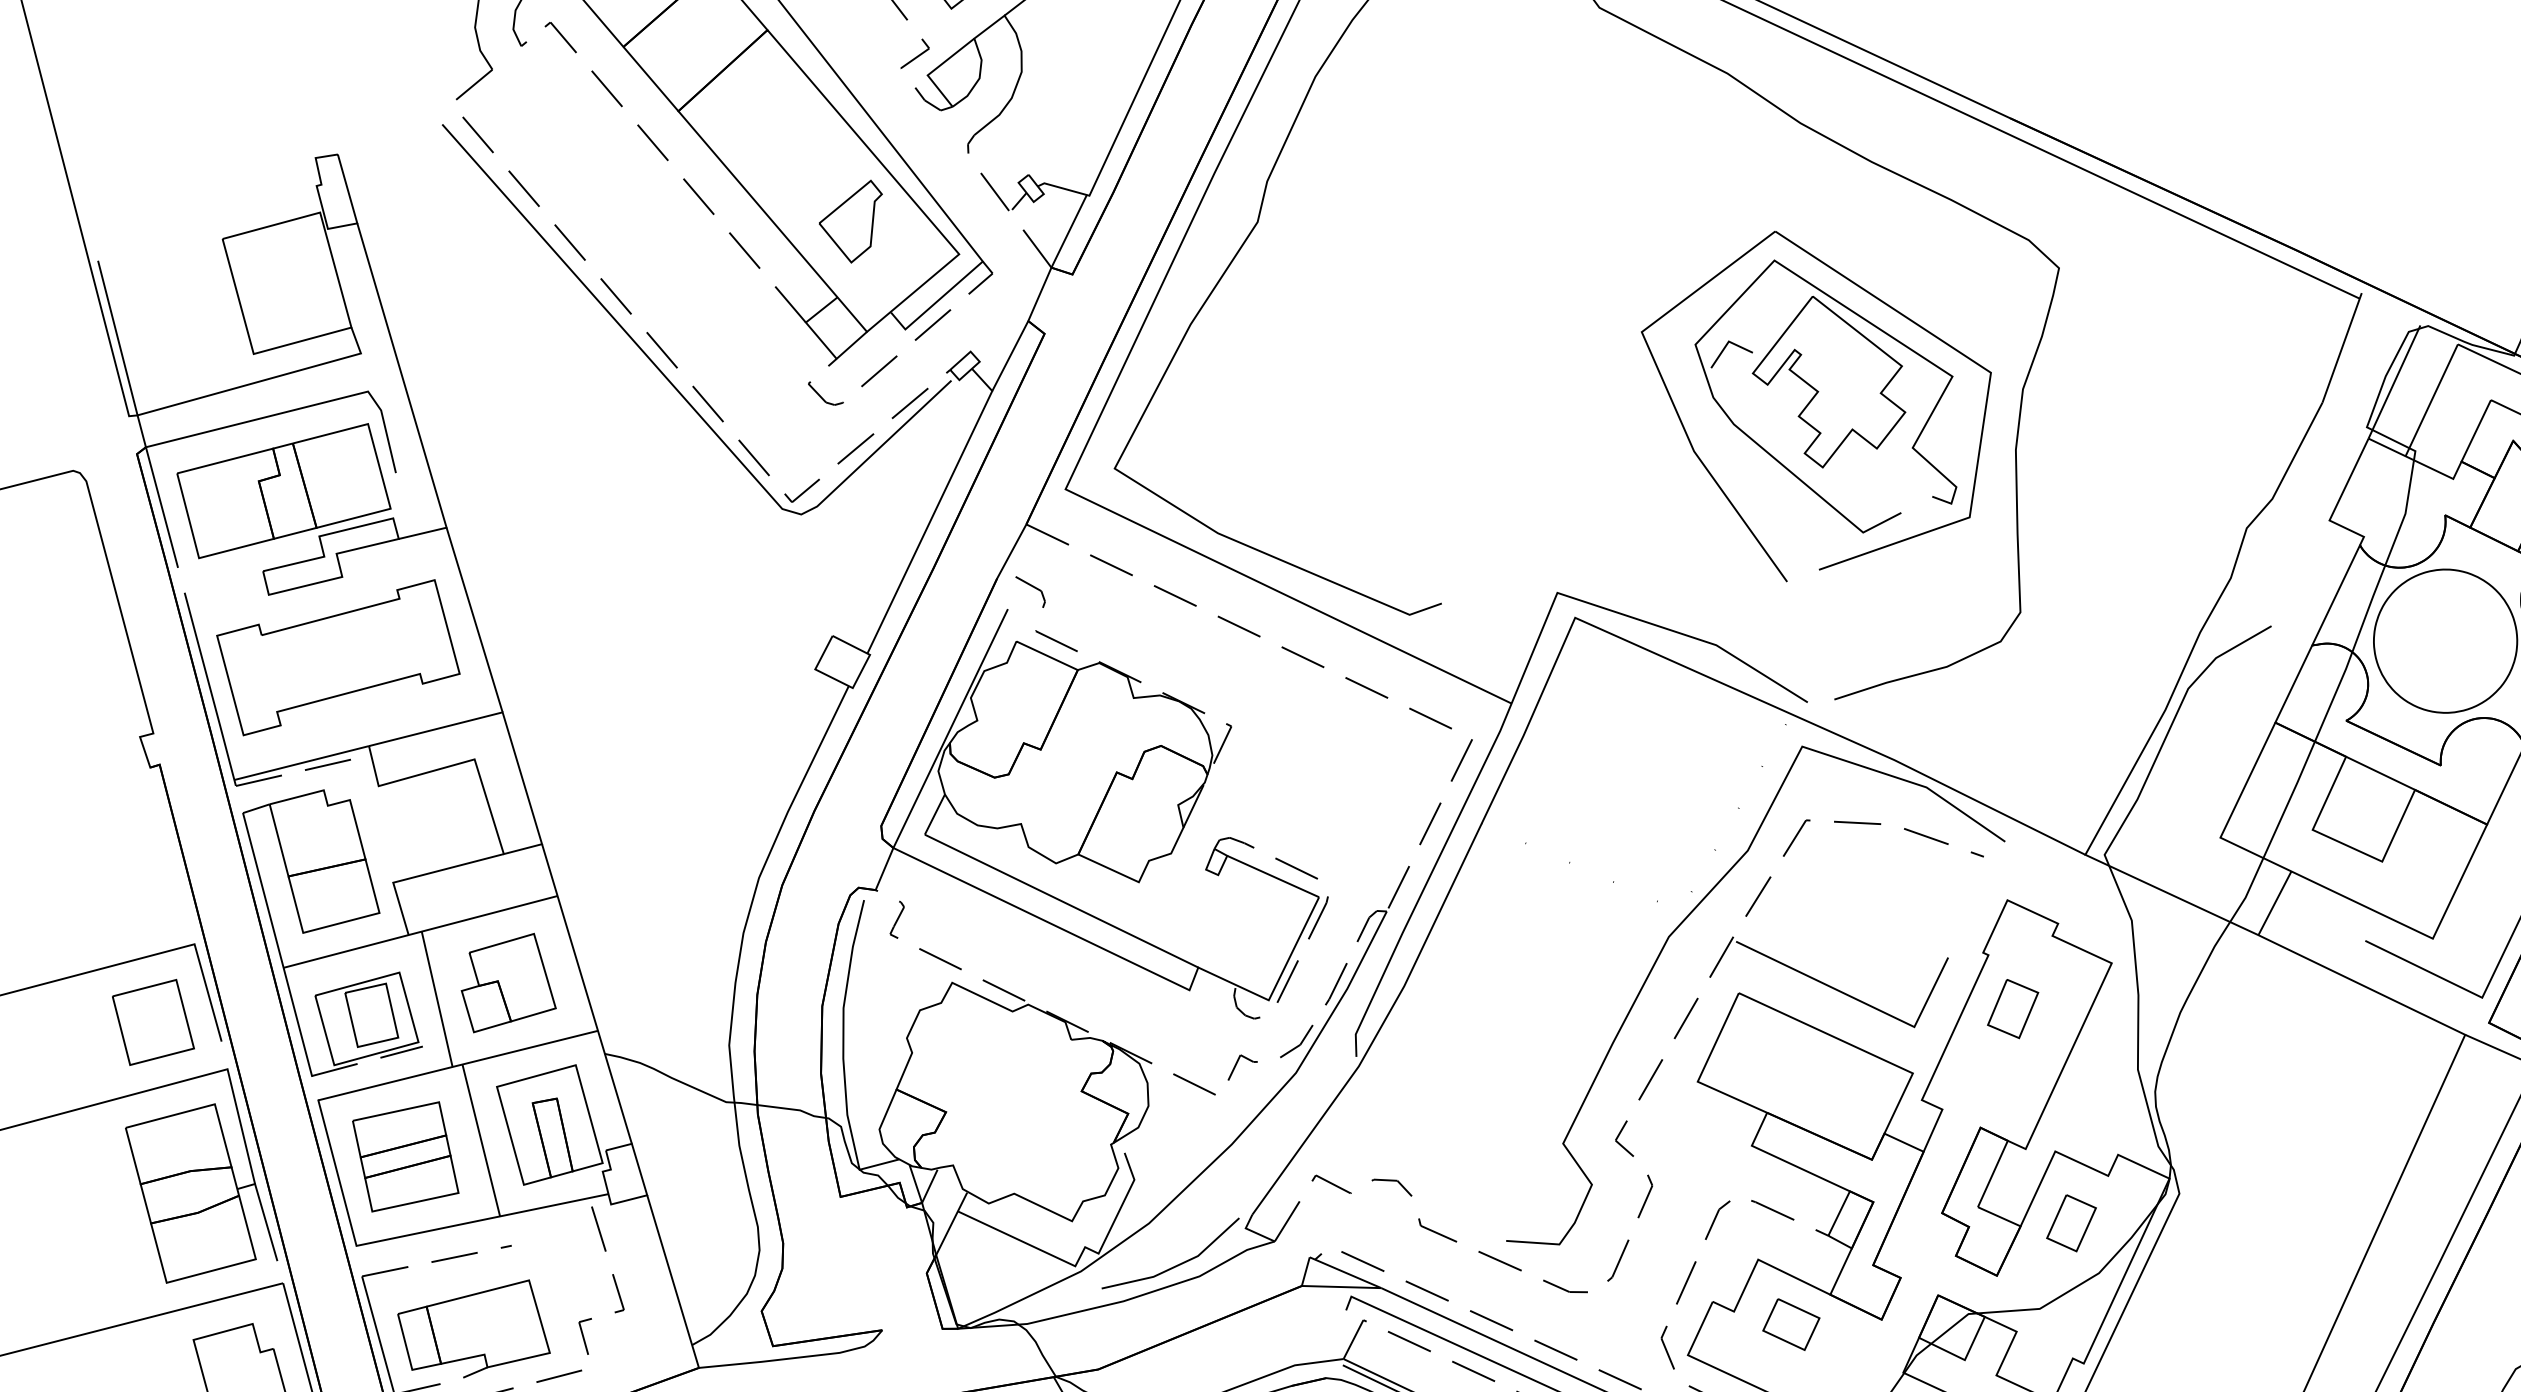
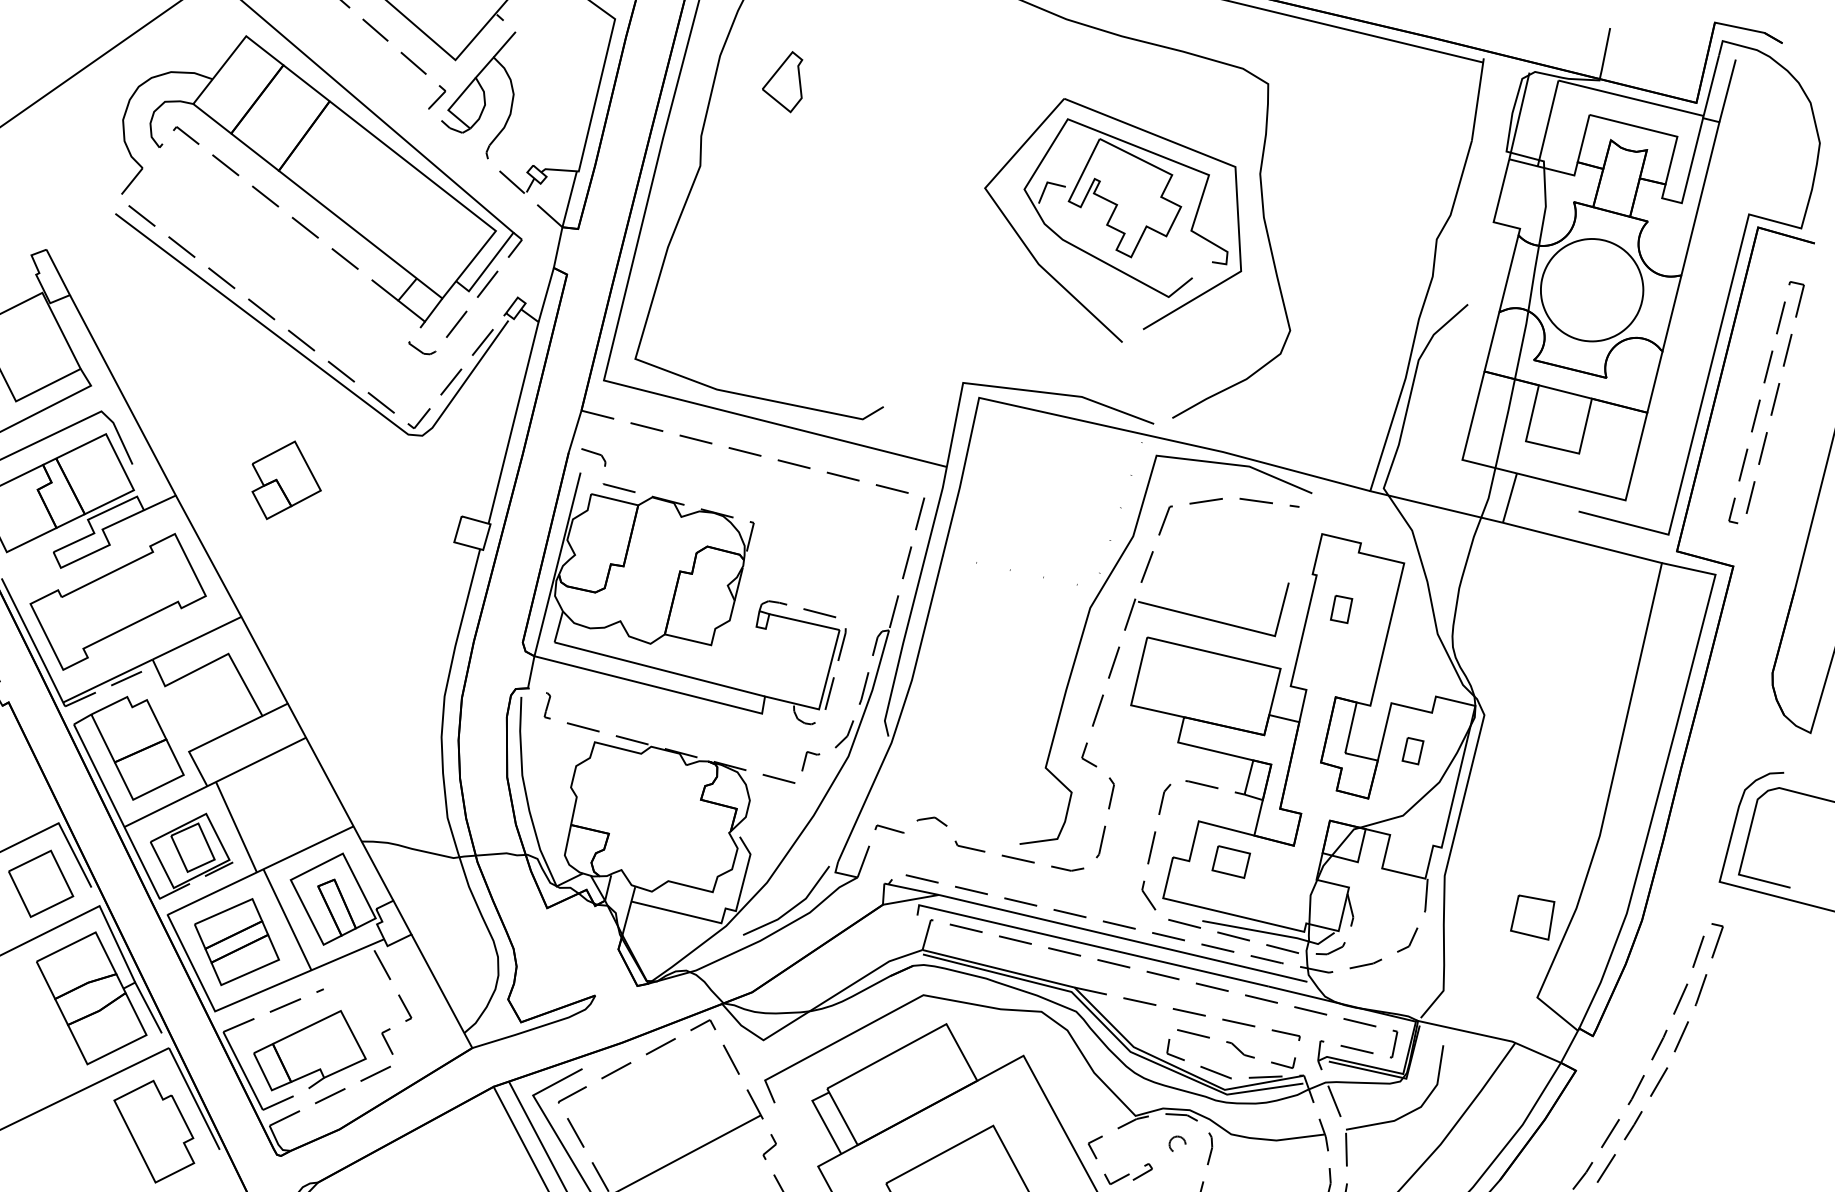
part: (848, 219) -> (782, 82), moved
part: (511, 984) -> (286, 480), moved
part: (2012, 1009) -> (1341, 609), size x0.7
part: (2070, 1222) -> (1412, 750), size x0.7

